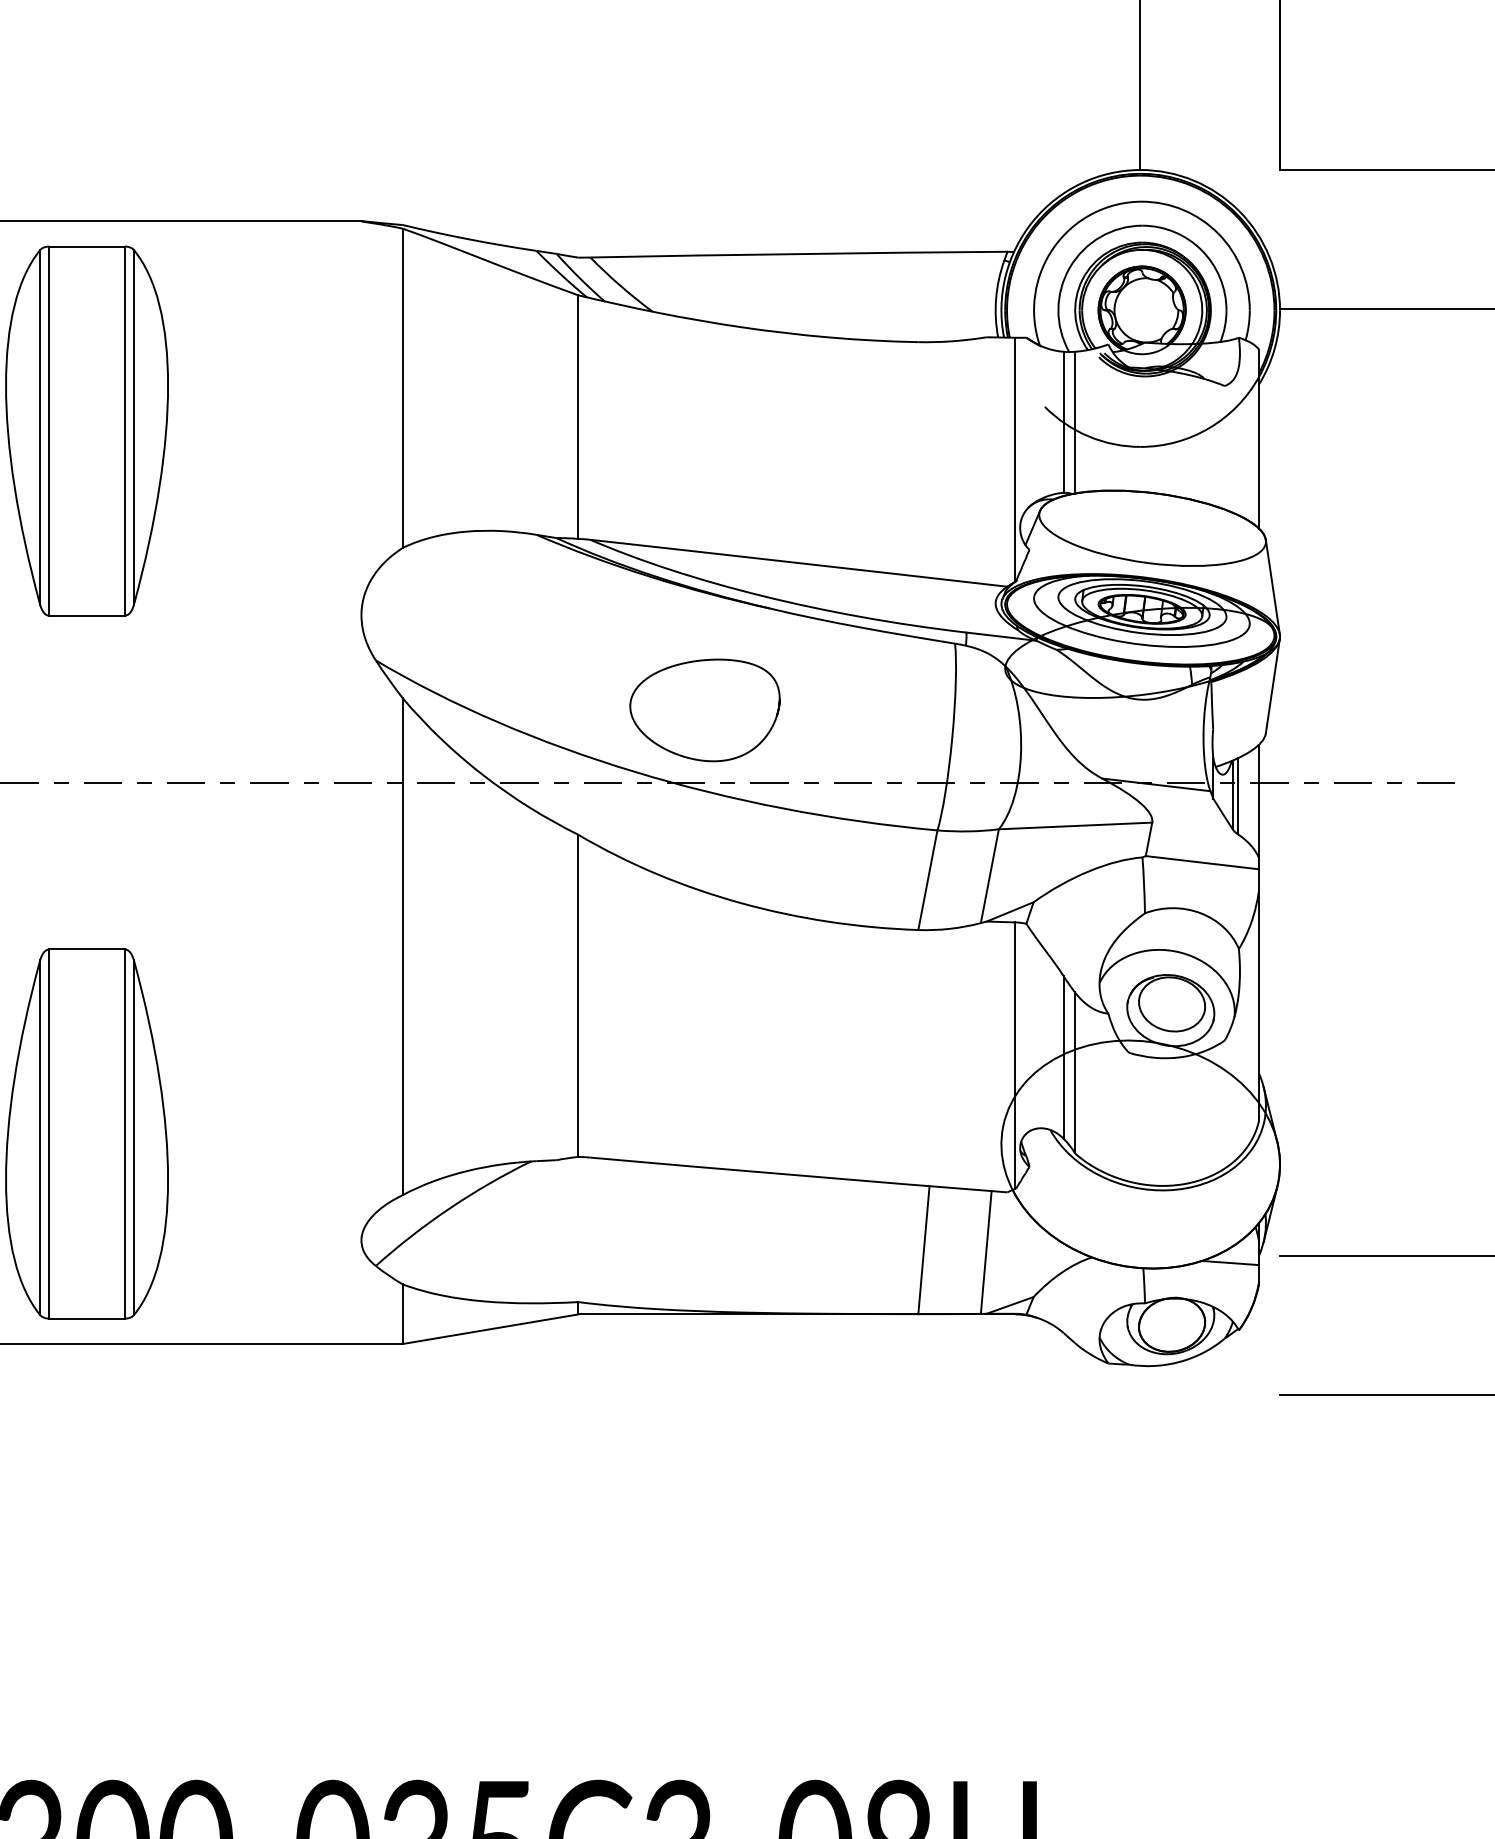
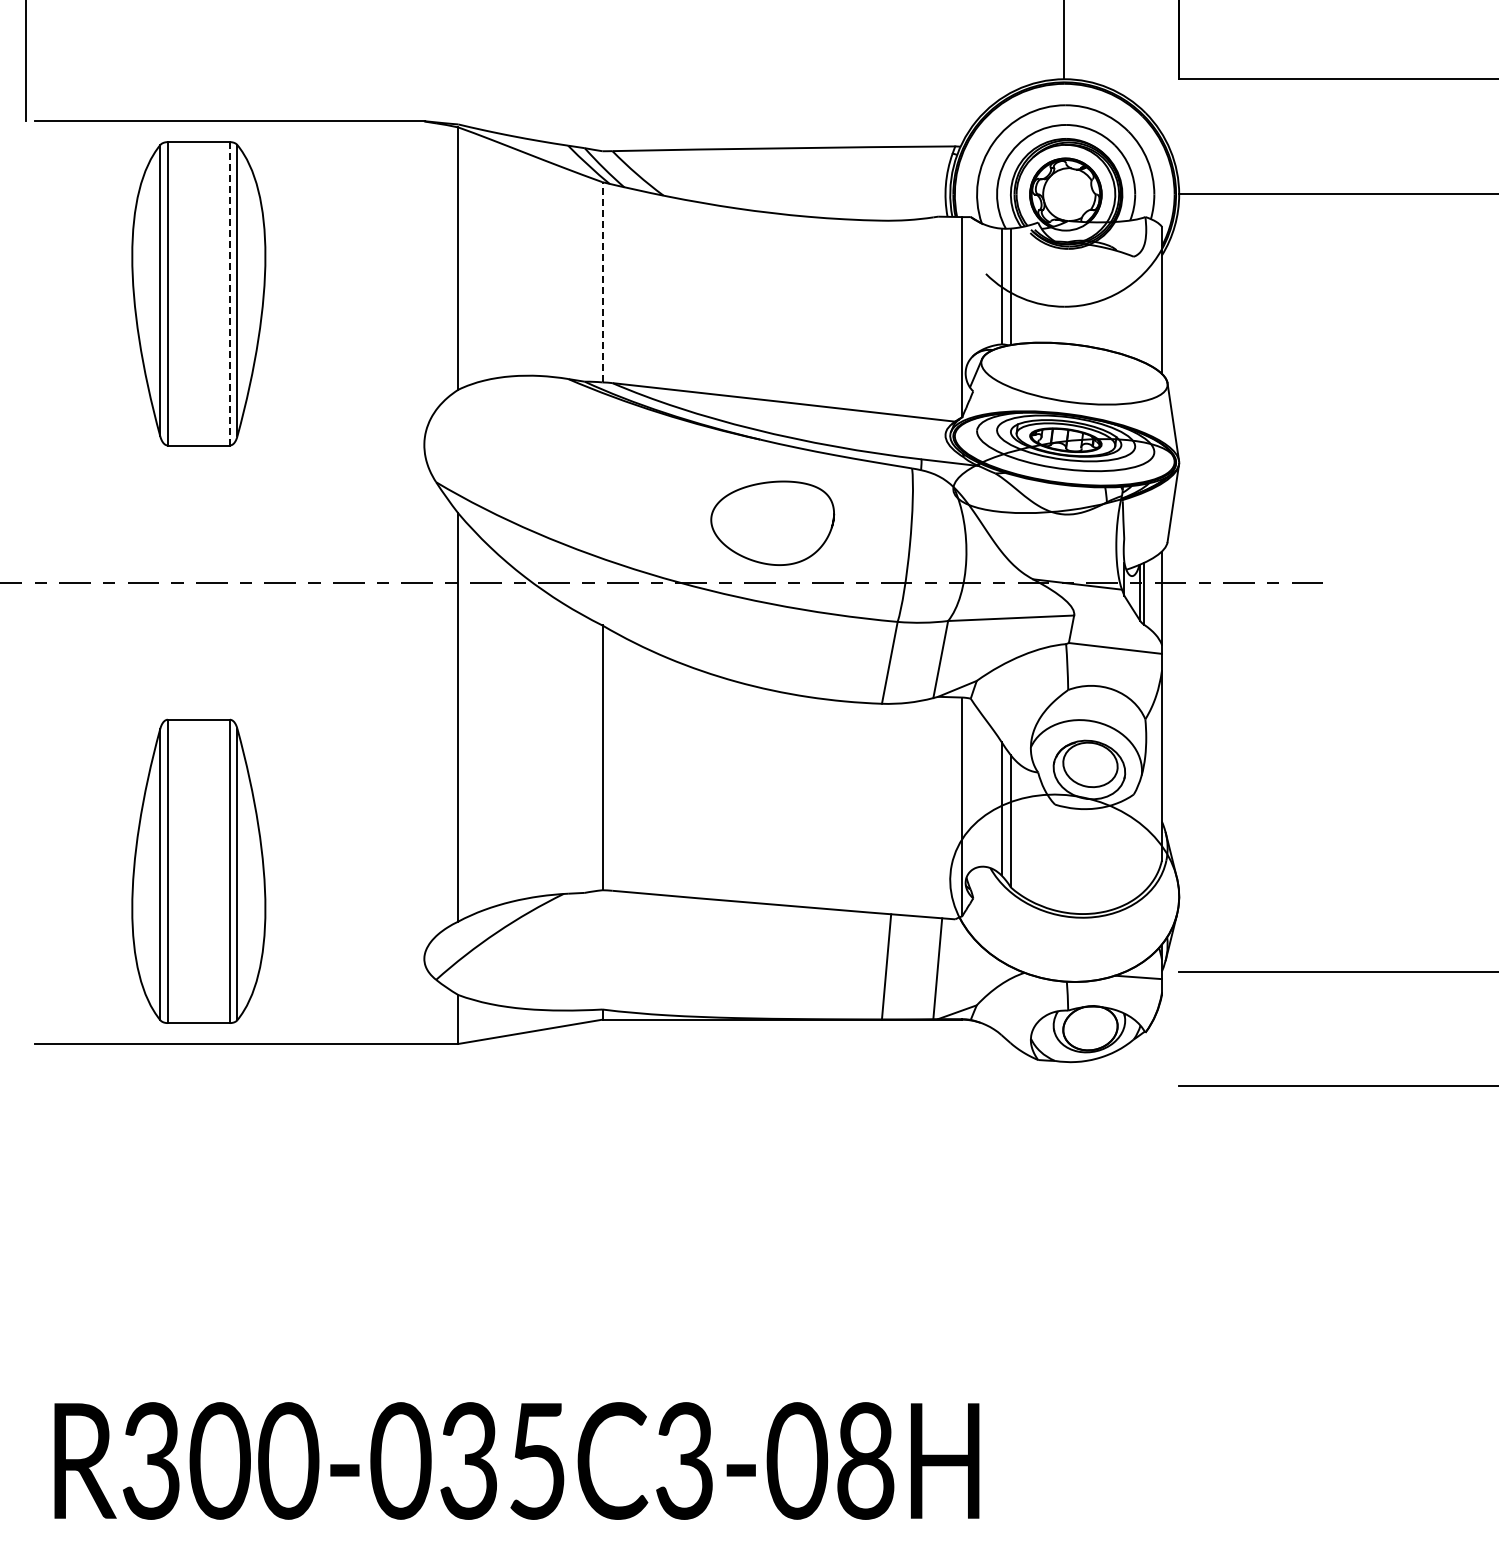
line: (578, 416) -> (602, 281), solid -> dashed
line: (124, 430) -> (229, 293), solid -> dashed
curve: (702, 661) -> (770, 483), moved

